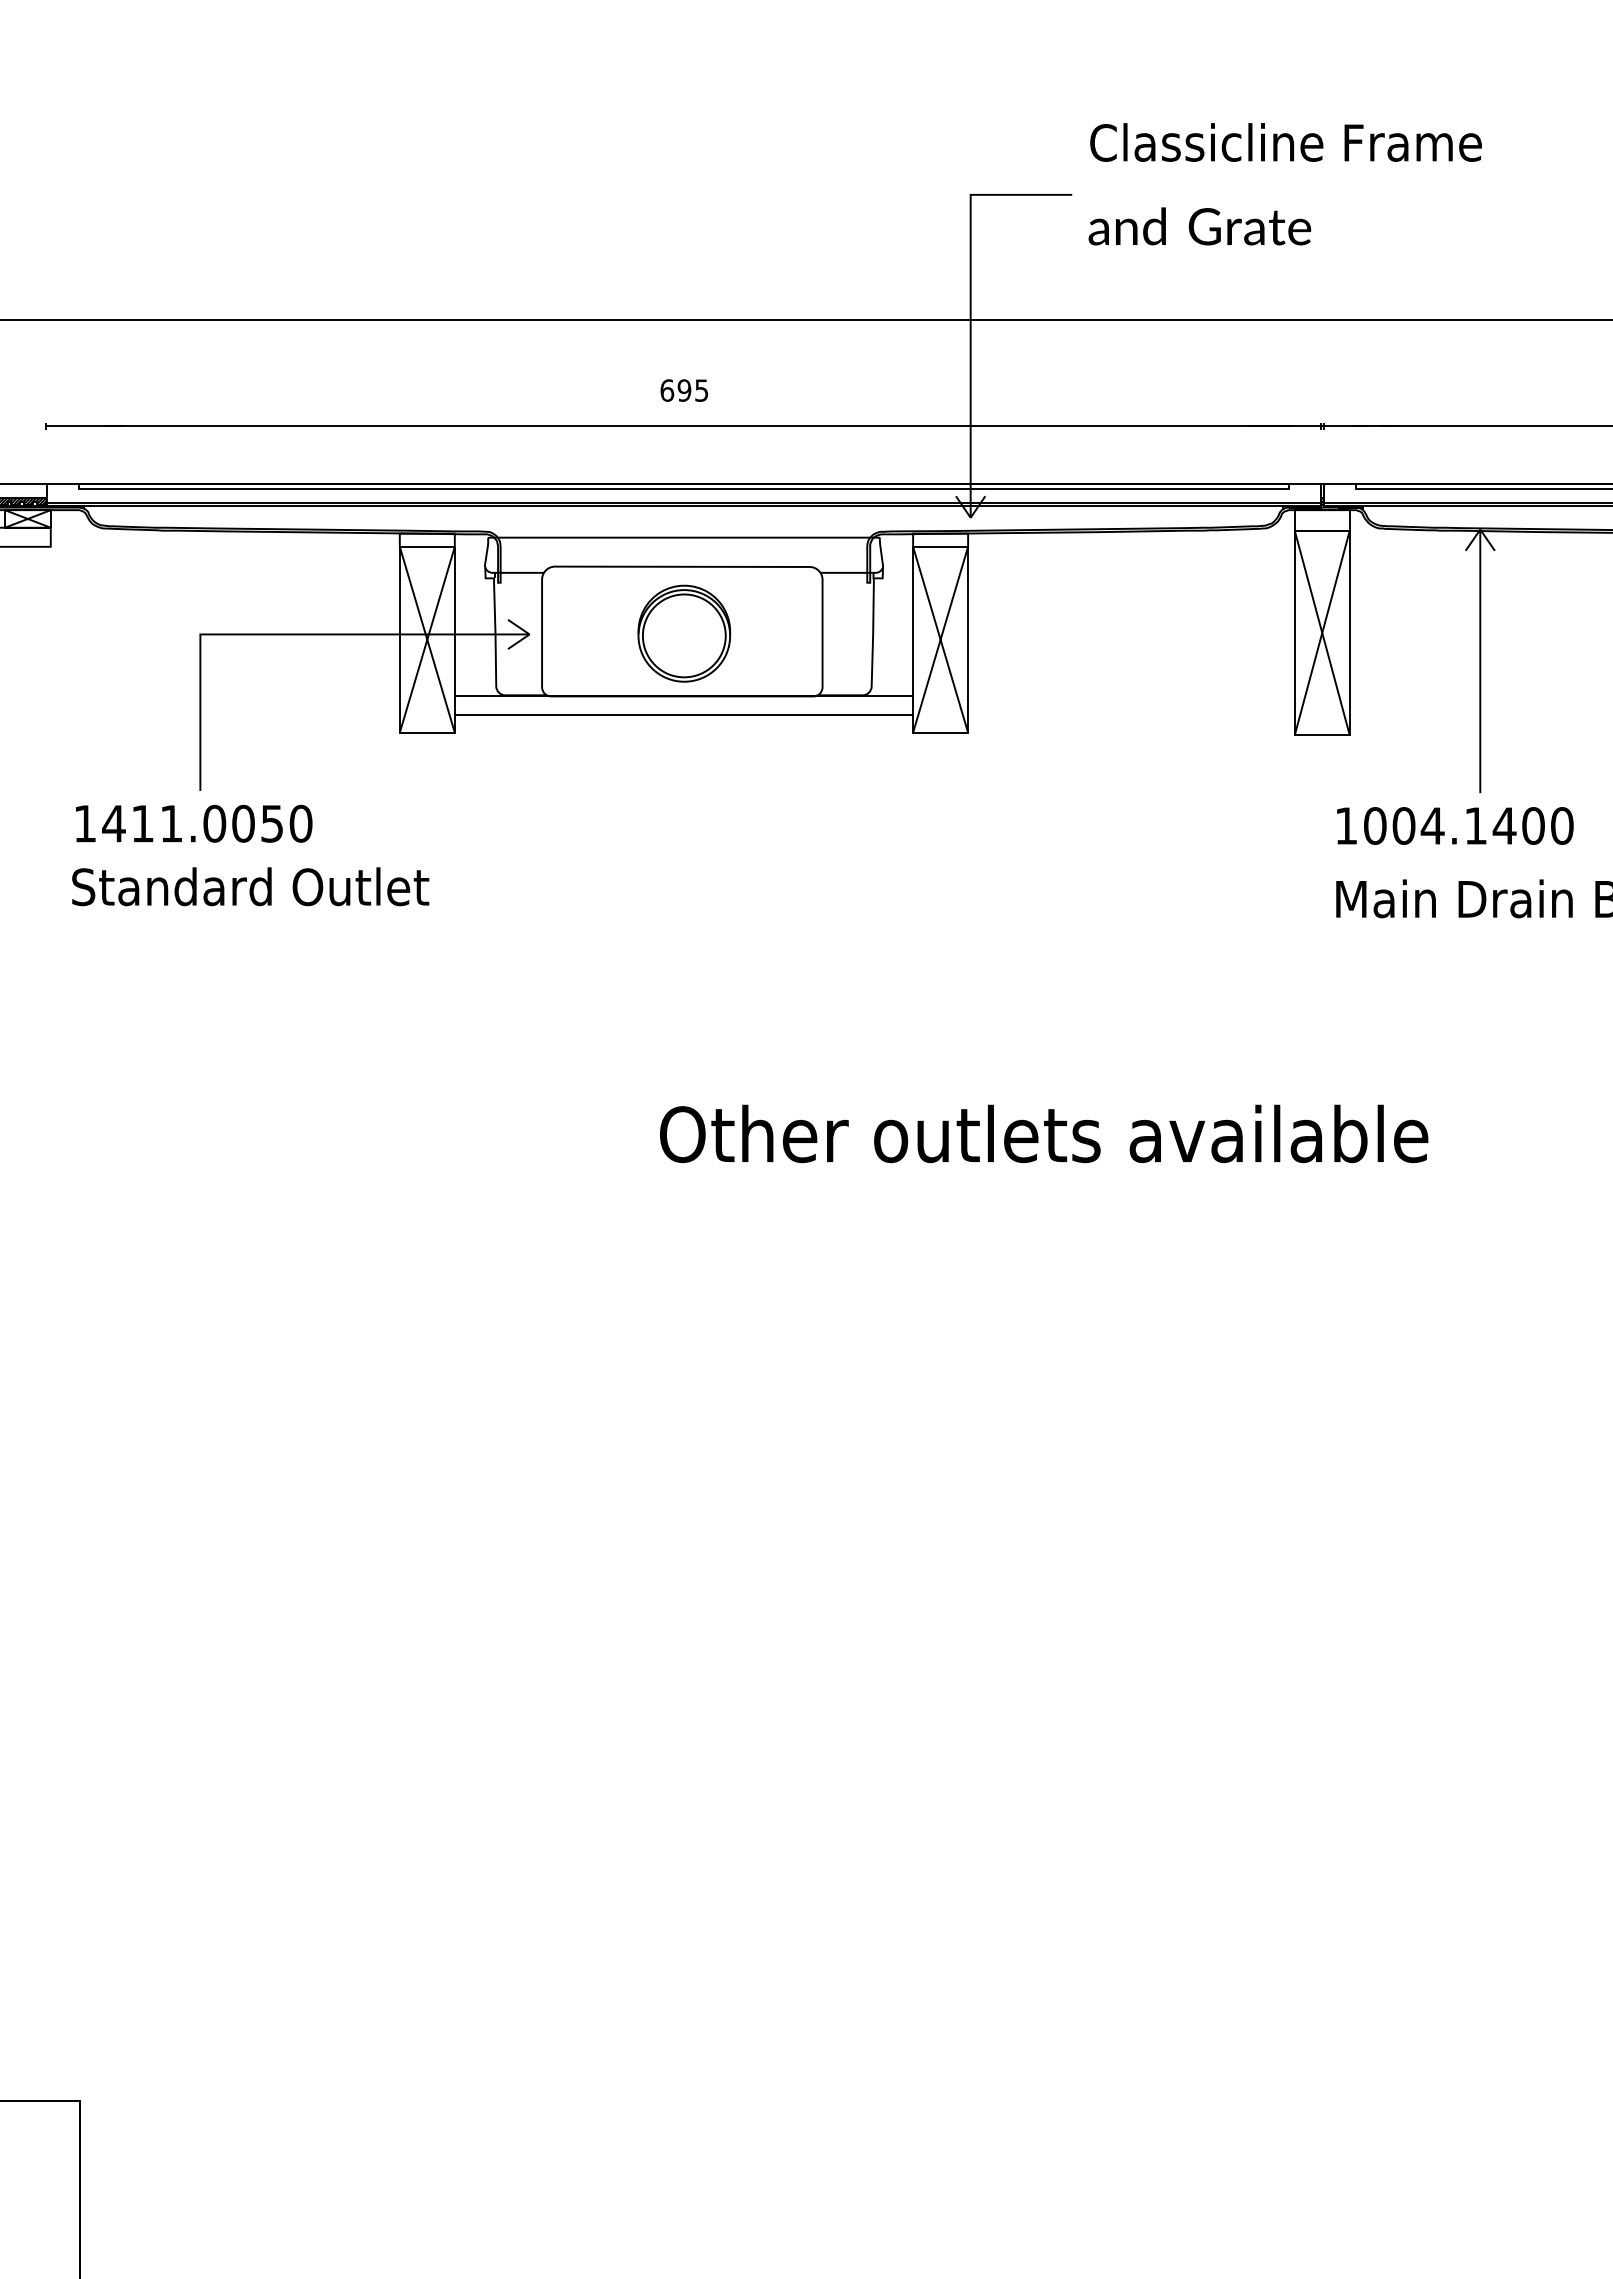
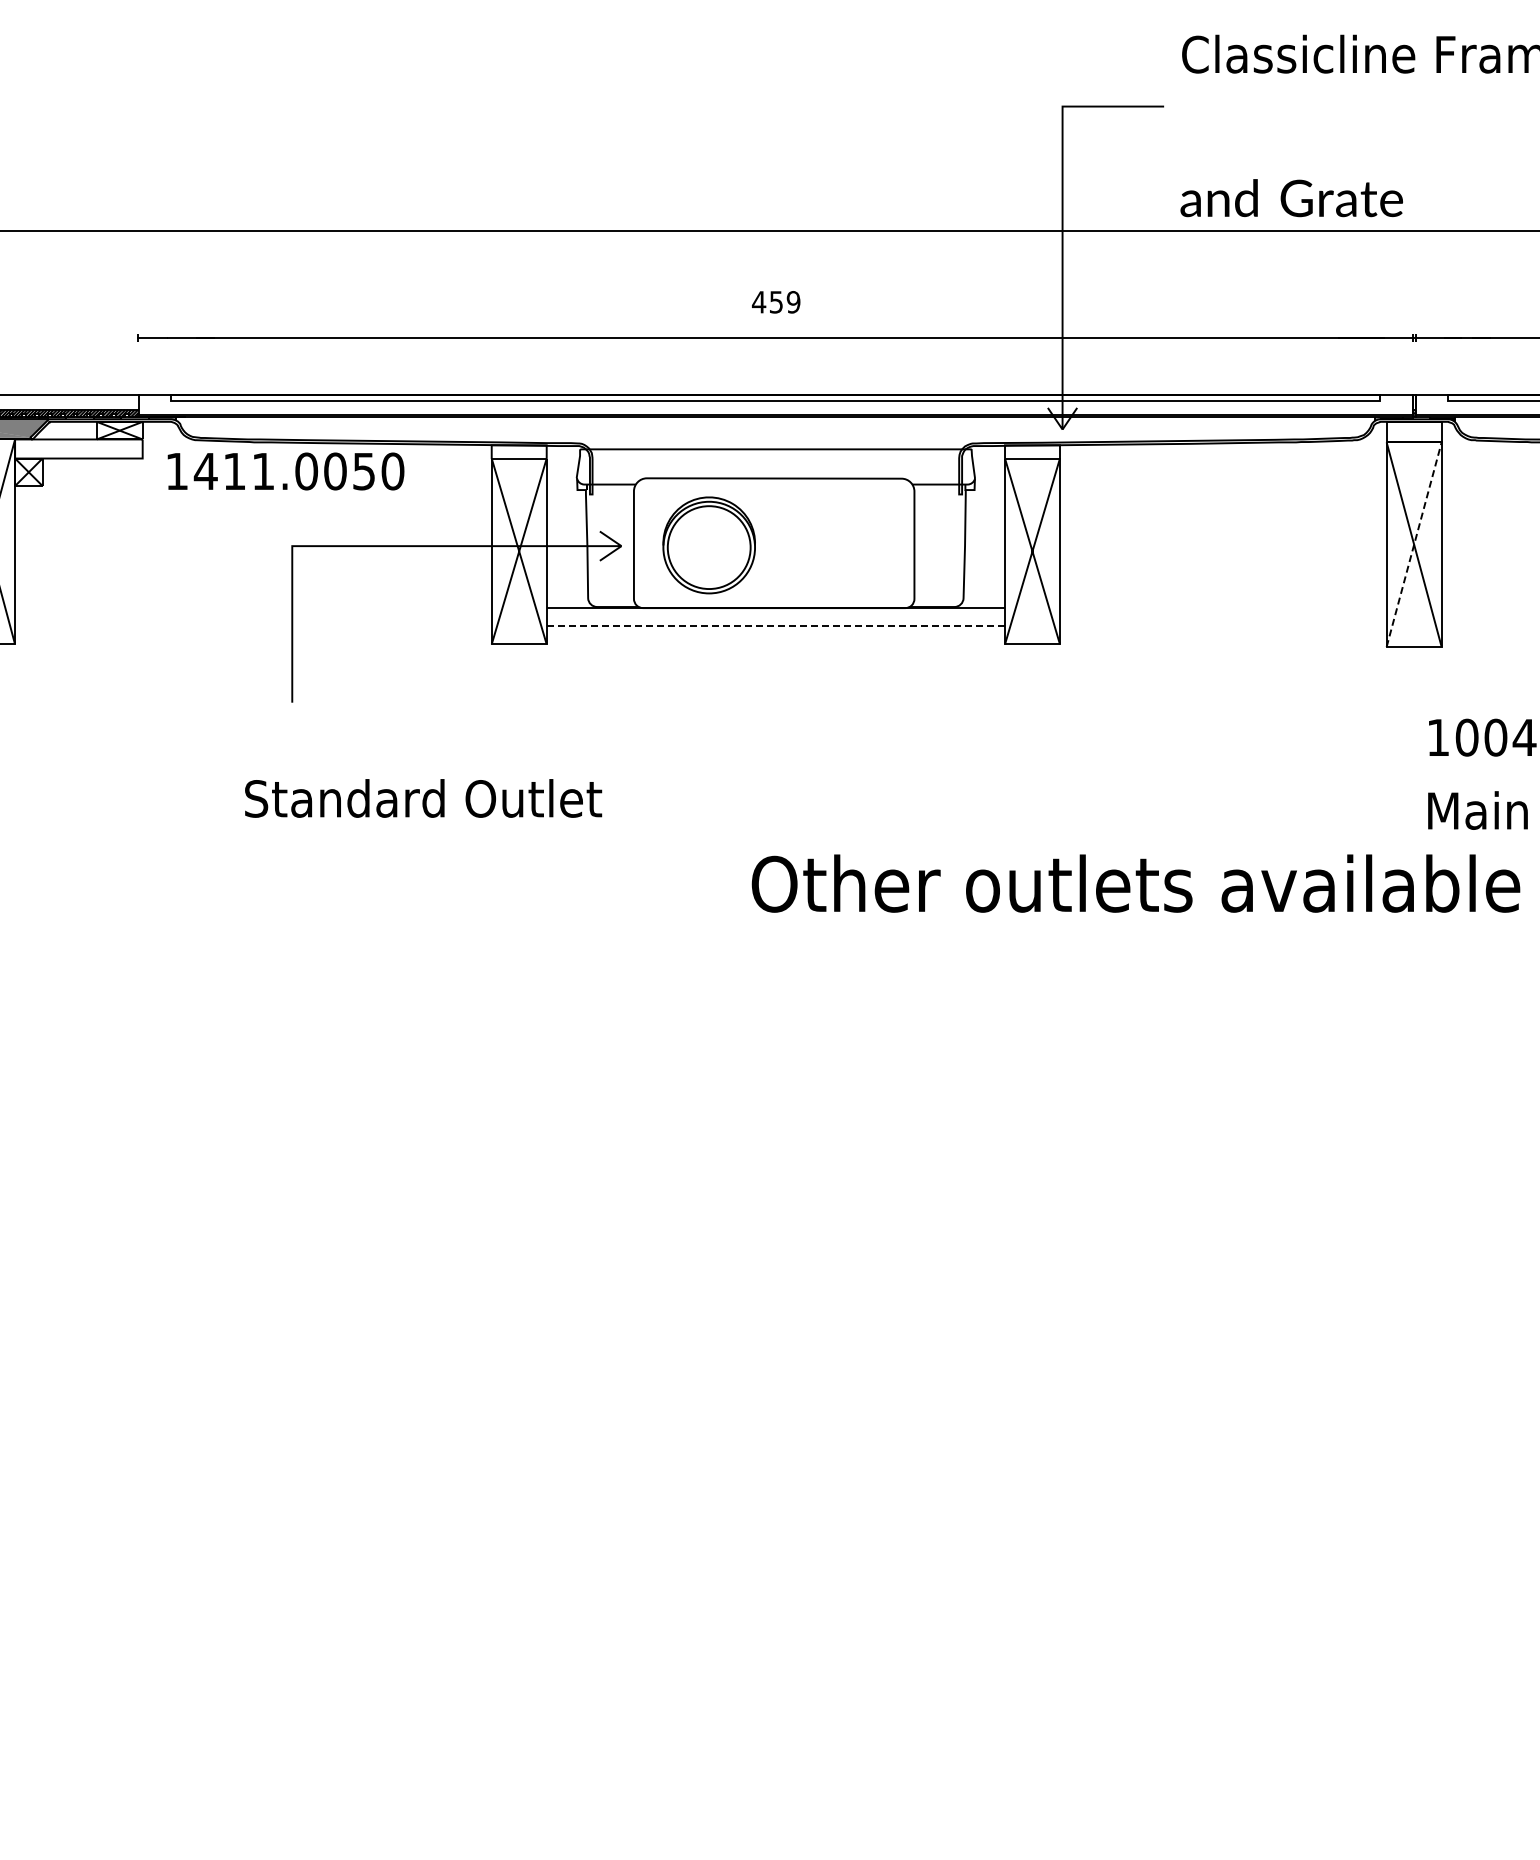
text: (1199, 226) -> (1291, 198), moved
text: (684, 390) -> (776, 302), 695 -> 459
line: (1322, 632) -> (1414, 544), solid -> dashed
part: (684, 633) -> (709, 545), moved
line: (684, 714) -> (776, 626), solid -> dashed
text: (194, 823) -> (286, 471), moved
text: (250, 886) -> (423, 798), moved
text: (1044, 1133) -> (1136, 883), moved

